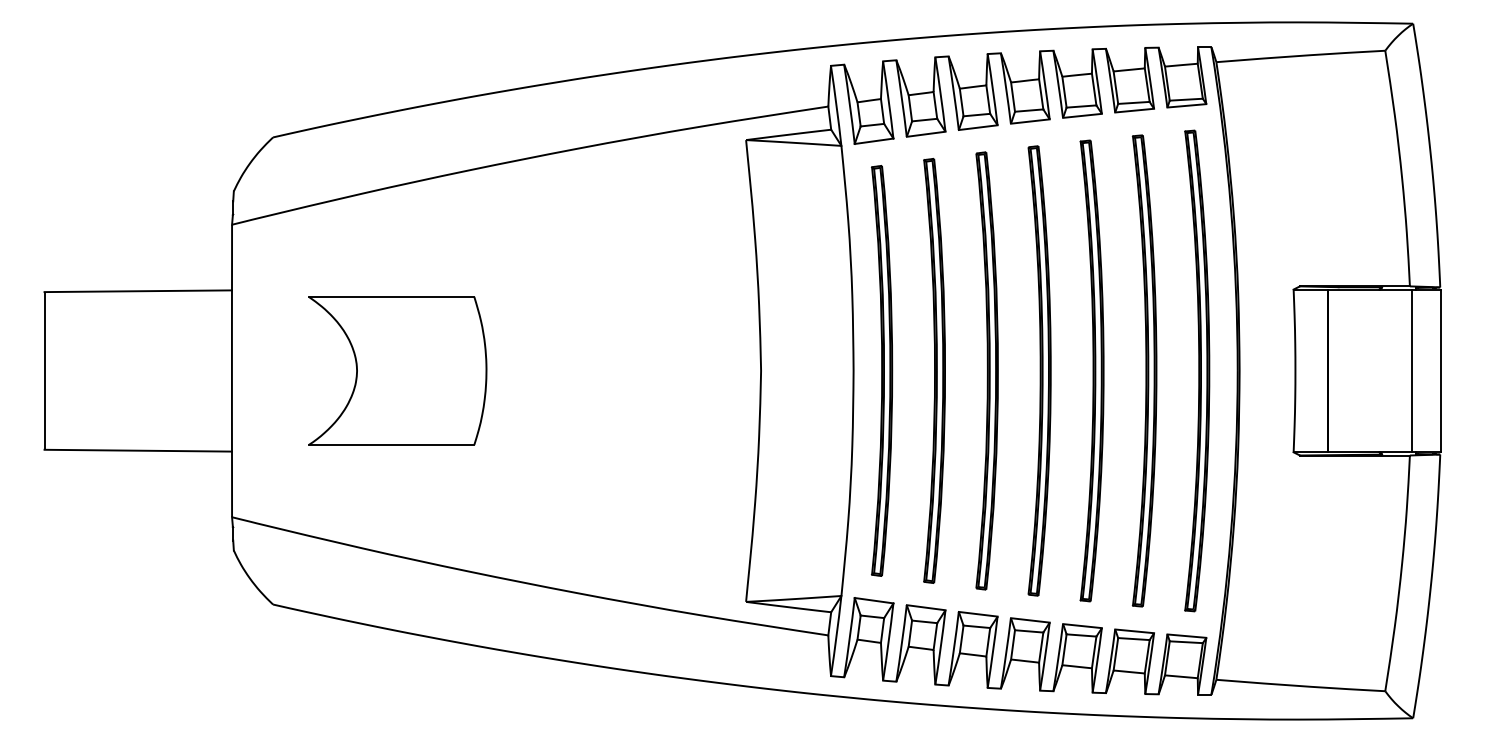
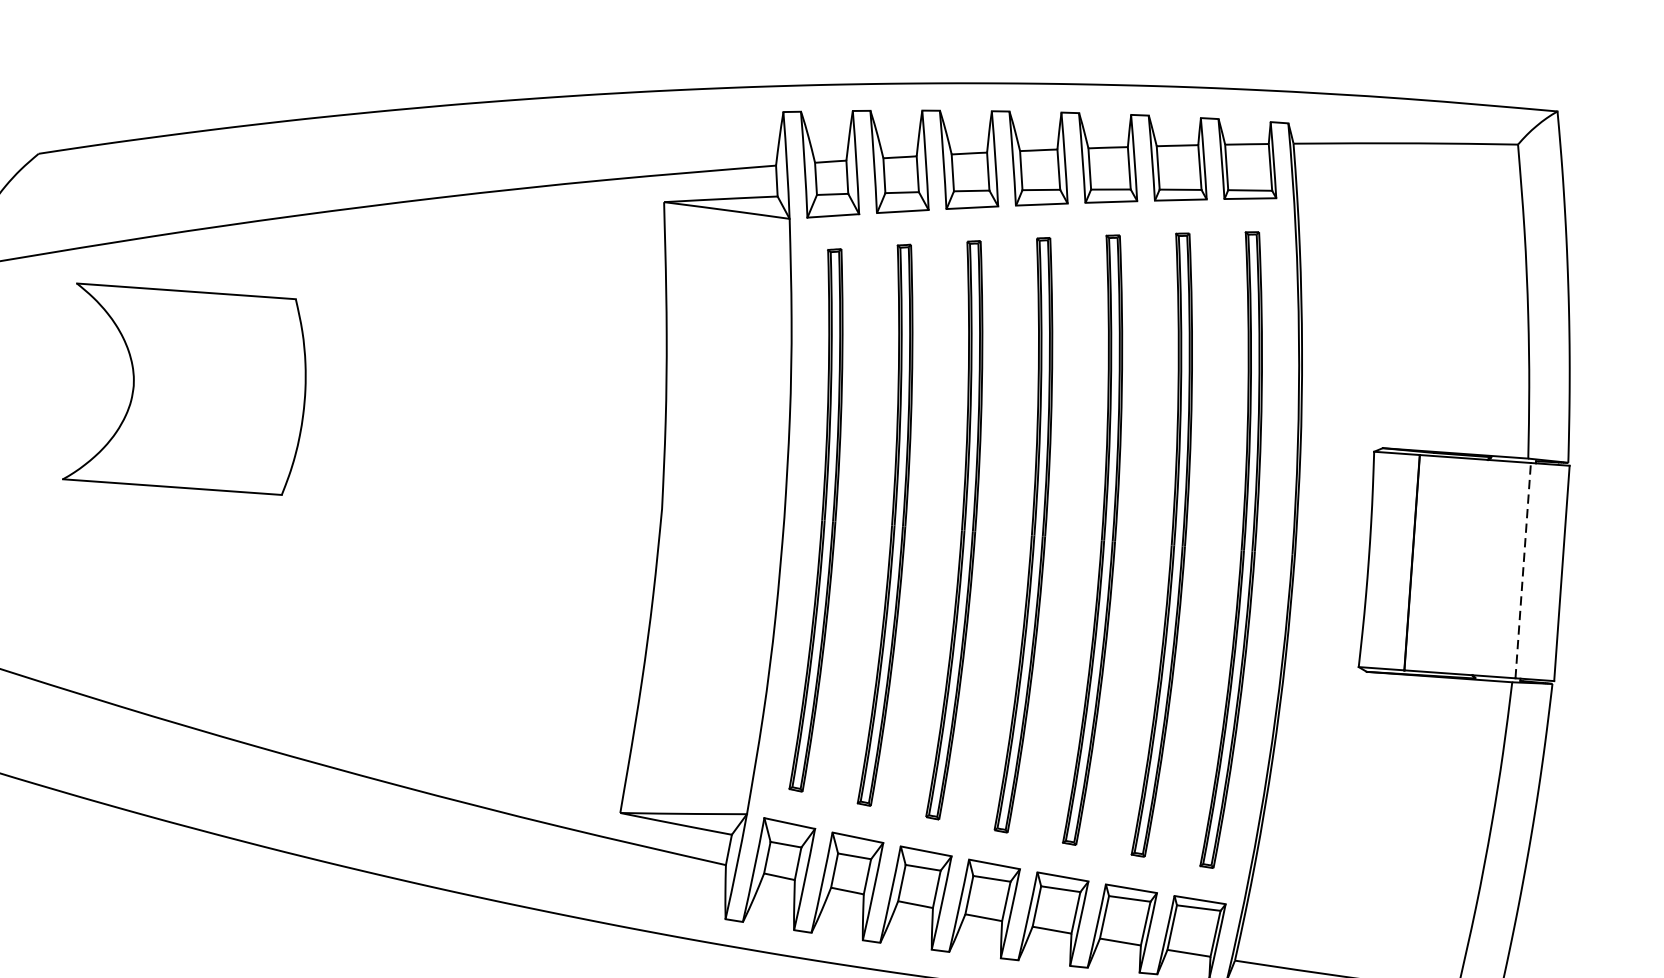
part: (397, 370) -> (187, 389), moved
line: (1412, 370) -> (1523, 570), solid -> dashed

